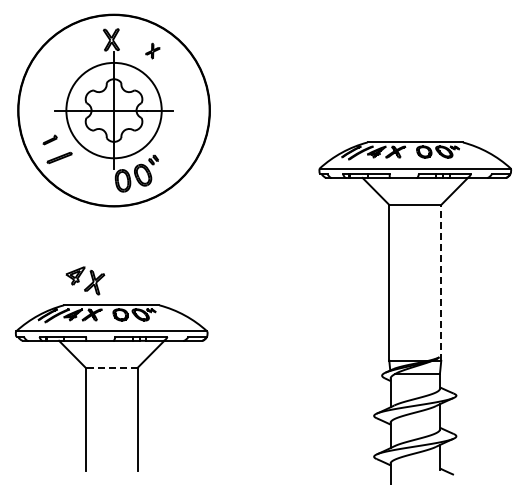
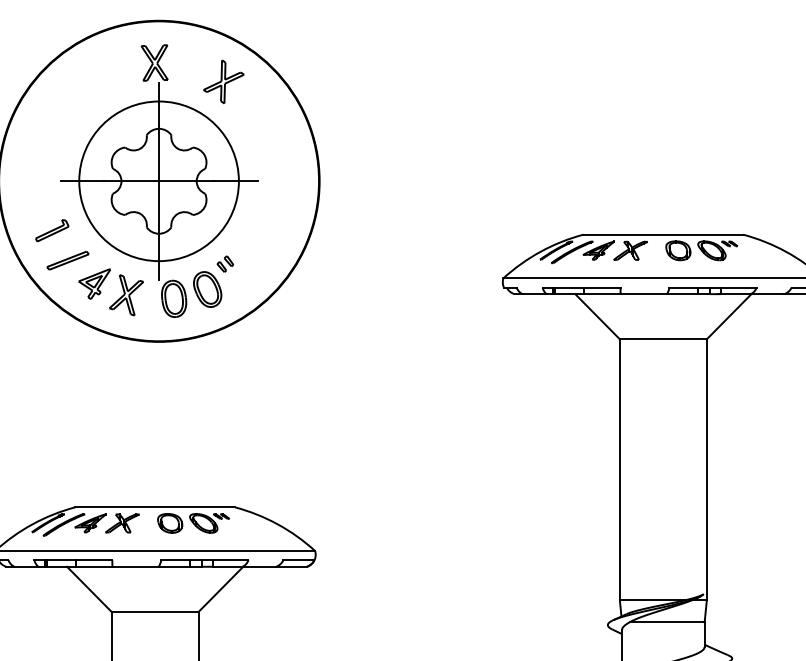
part: (152, 50) -> (223, 80), size x1.67
part: (49, 139) -> (51, 229), size x1.43
part: (85, 280) -> (111, 291), moved
line: (441, 282) -> (707, 469), dashed -> solid
line: (111, 367) -> (154, 611), dashed -> solid

